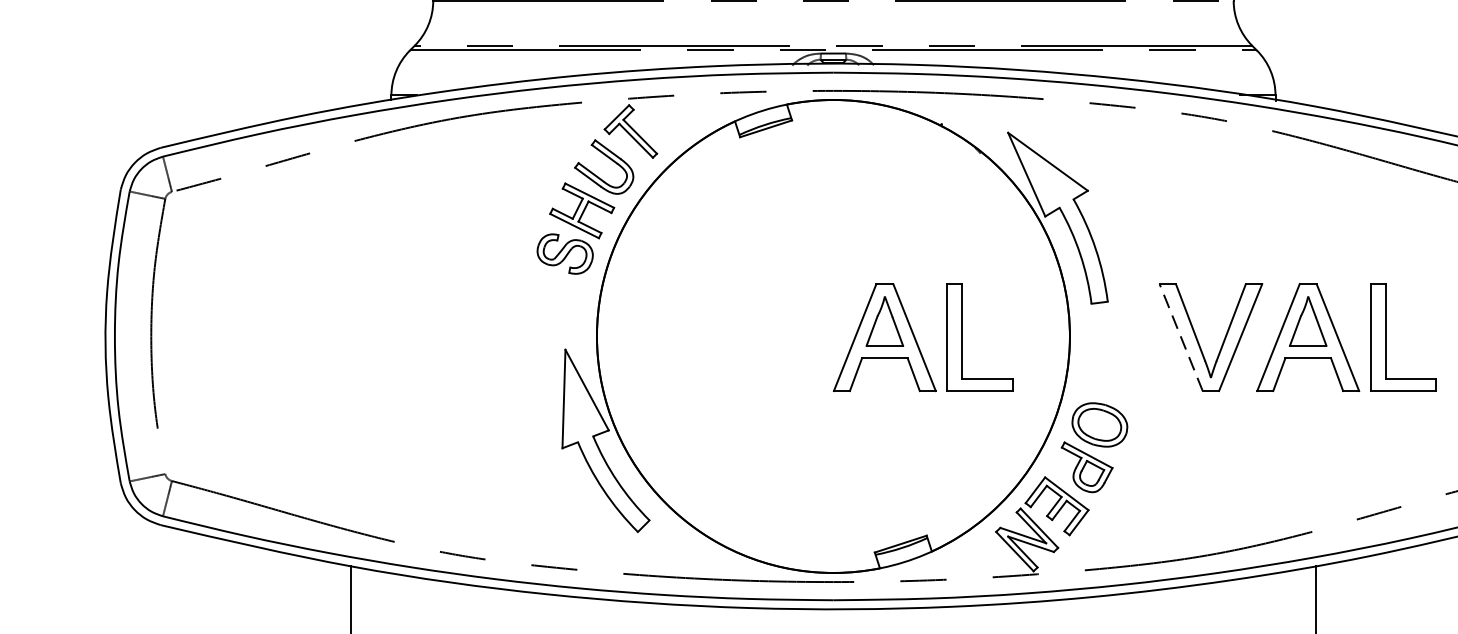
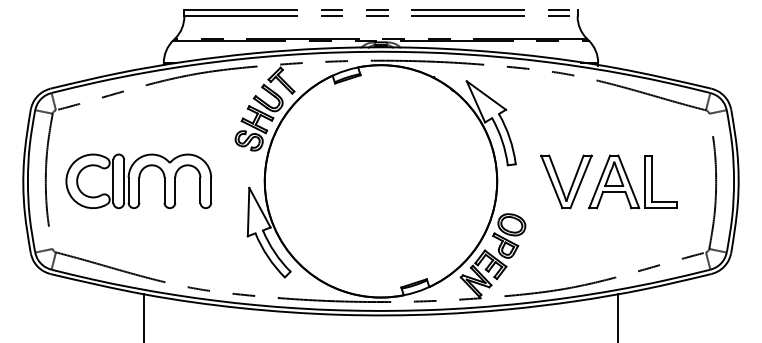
part: (339, 334) -> (138, 180), added
part: (922, 336) -> (424, 181), removed
line: (1180, 336) -> (551, 181), dashed -> solid

